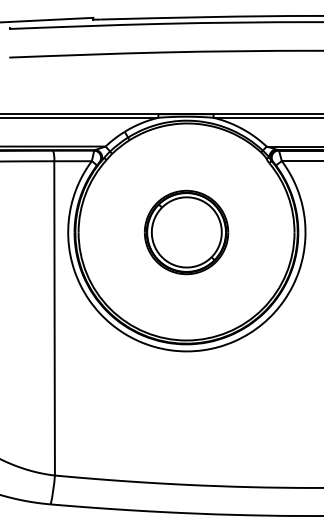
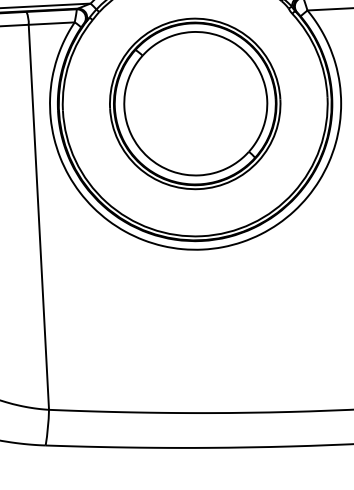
part: (186, 232) -> (195, 103), size x1.67

